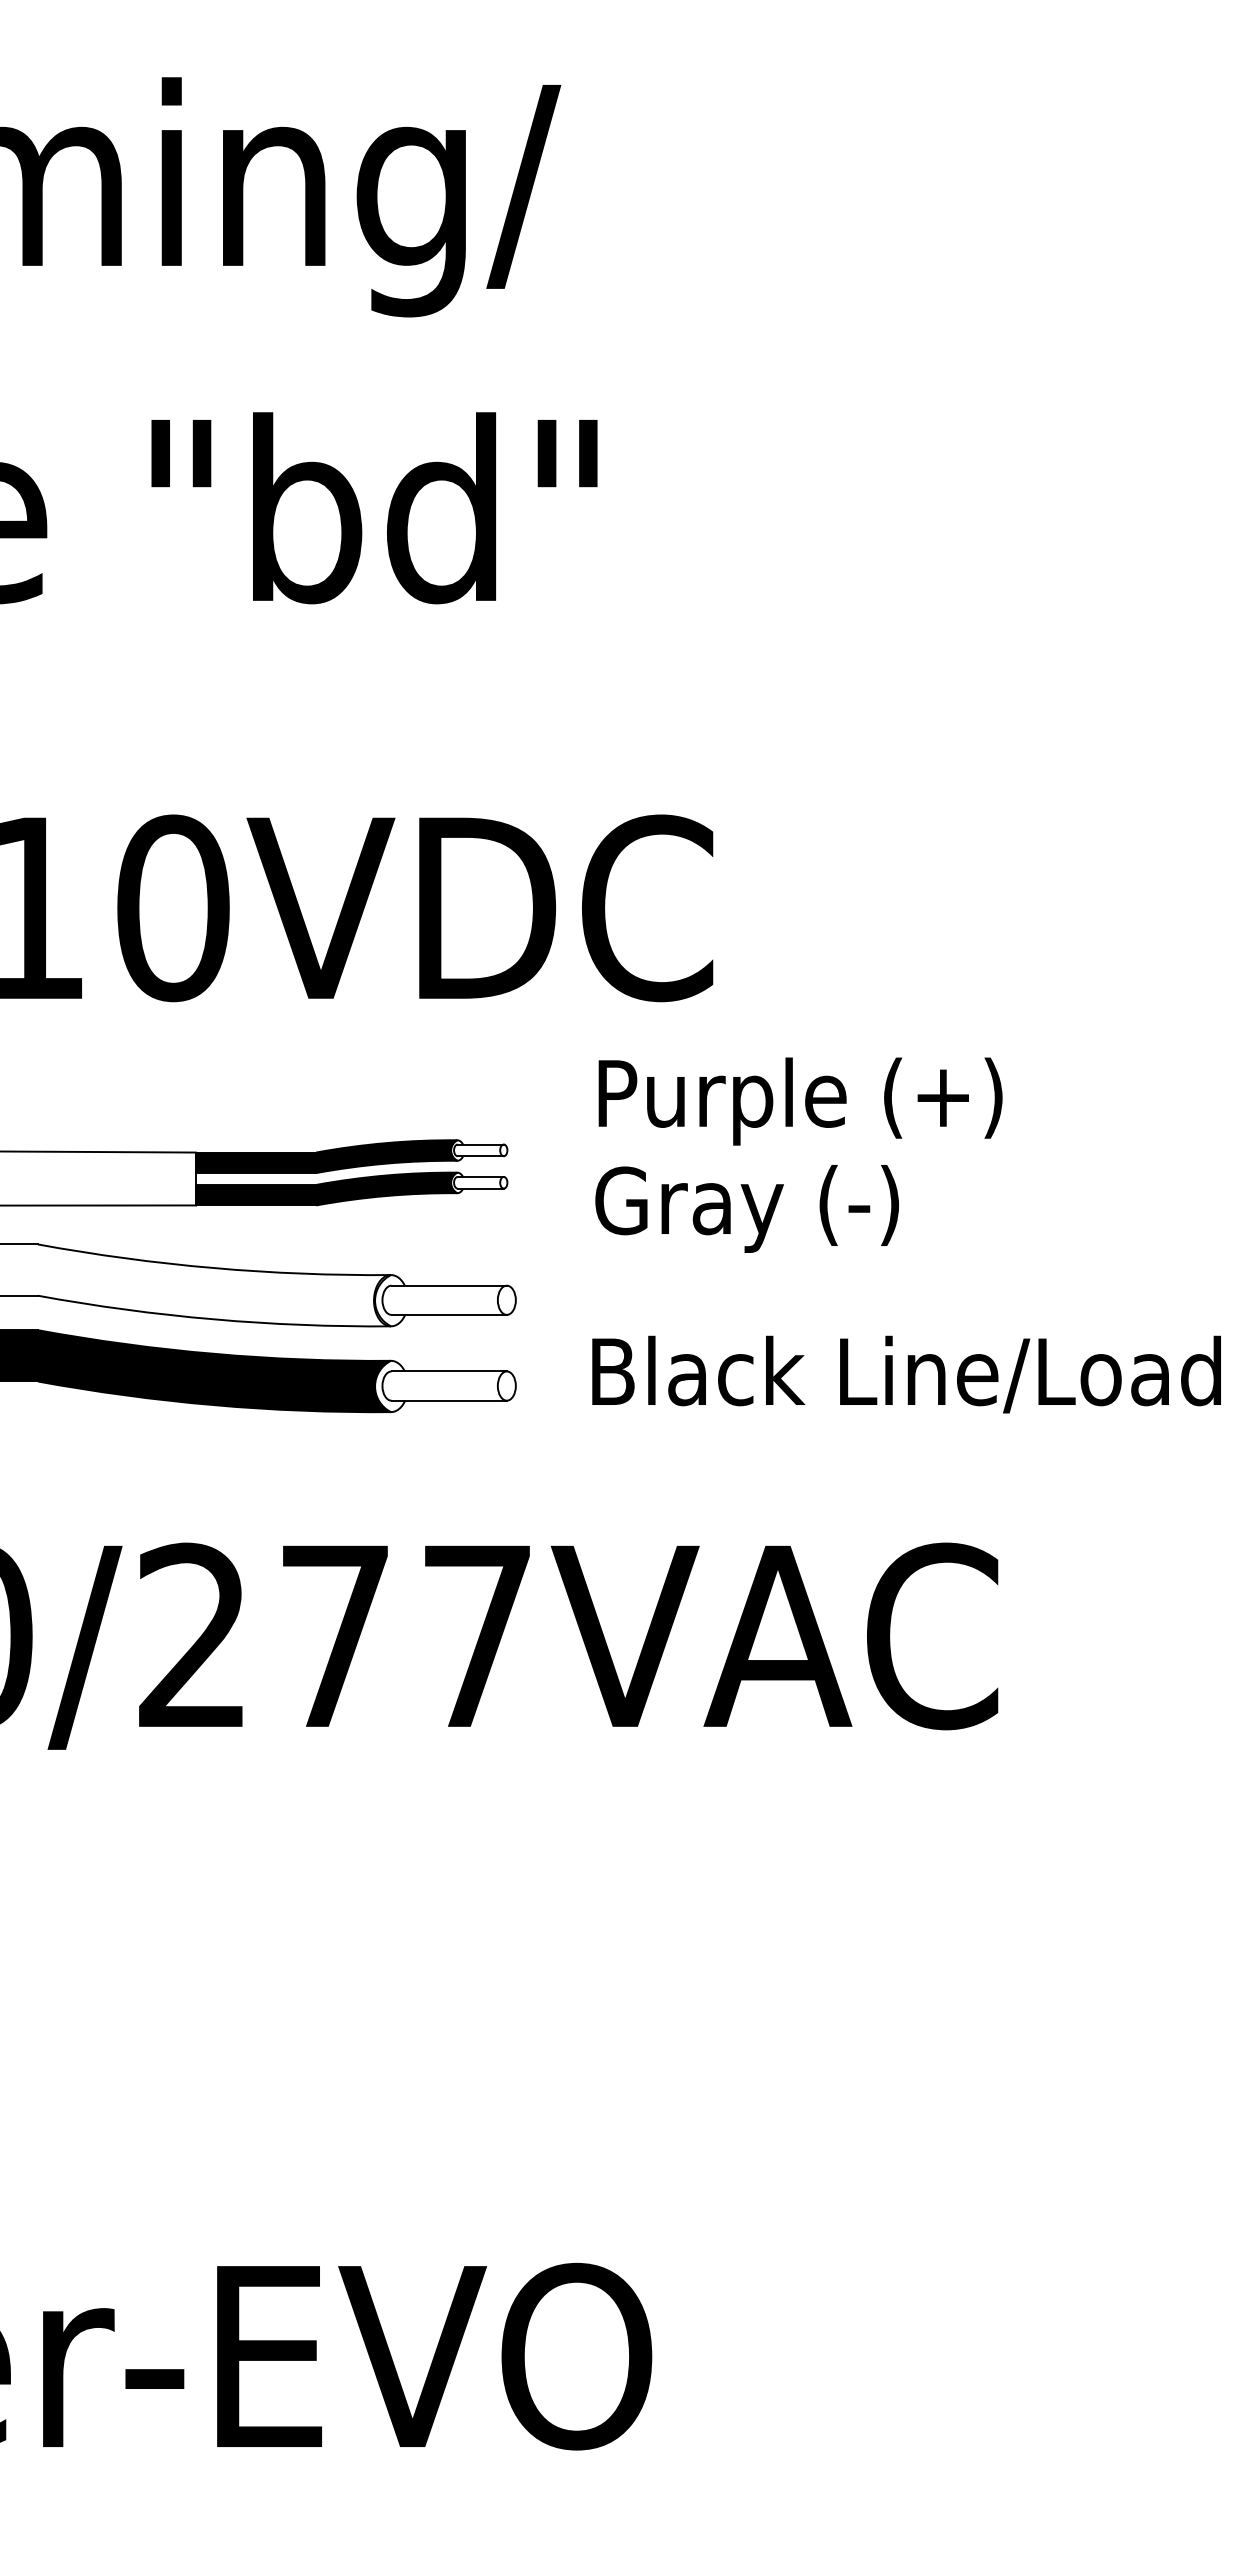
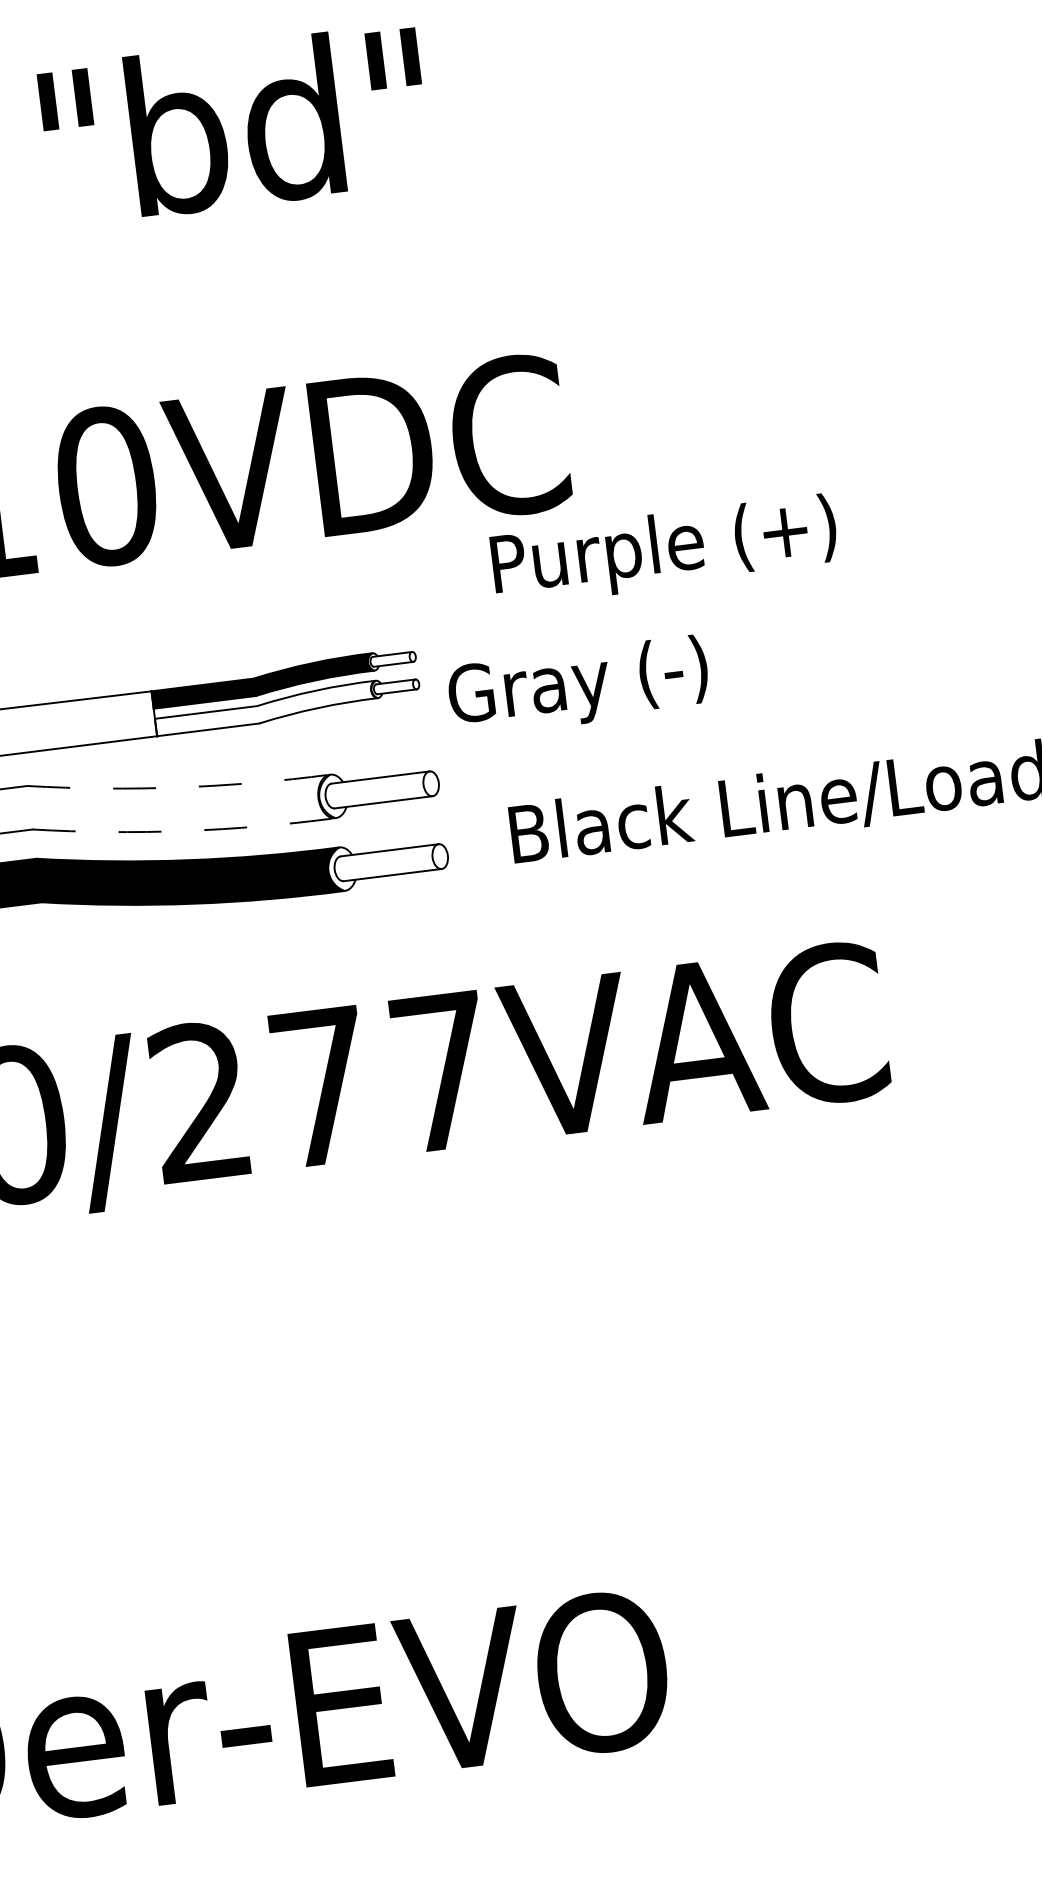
text: (800, 1101) -> (664, 550), moved
fill: (326, 1188) -> (266, 708), removed
text: (747, 1208) -> (579, 686), moved
arc: (213, 1268) -> (178, 787), solid -> dashed
arc: (213, 1319) -> (184, 831), solid -> dashed

